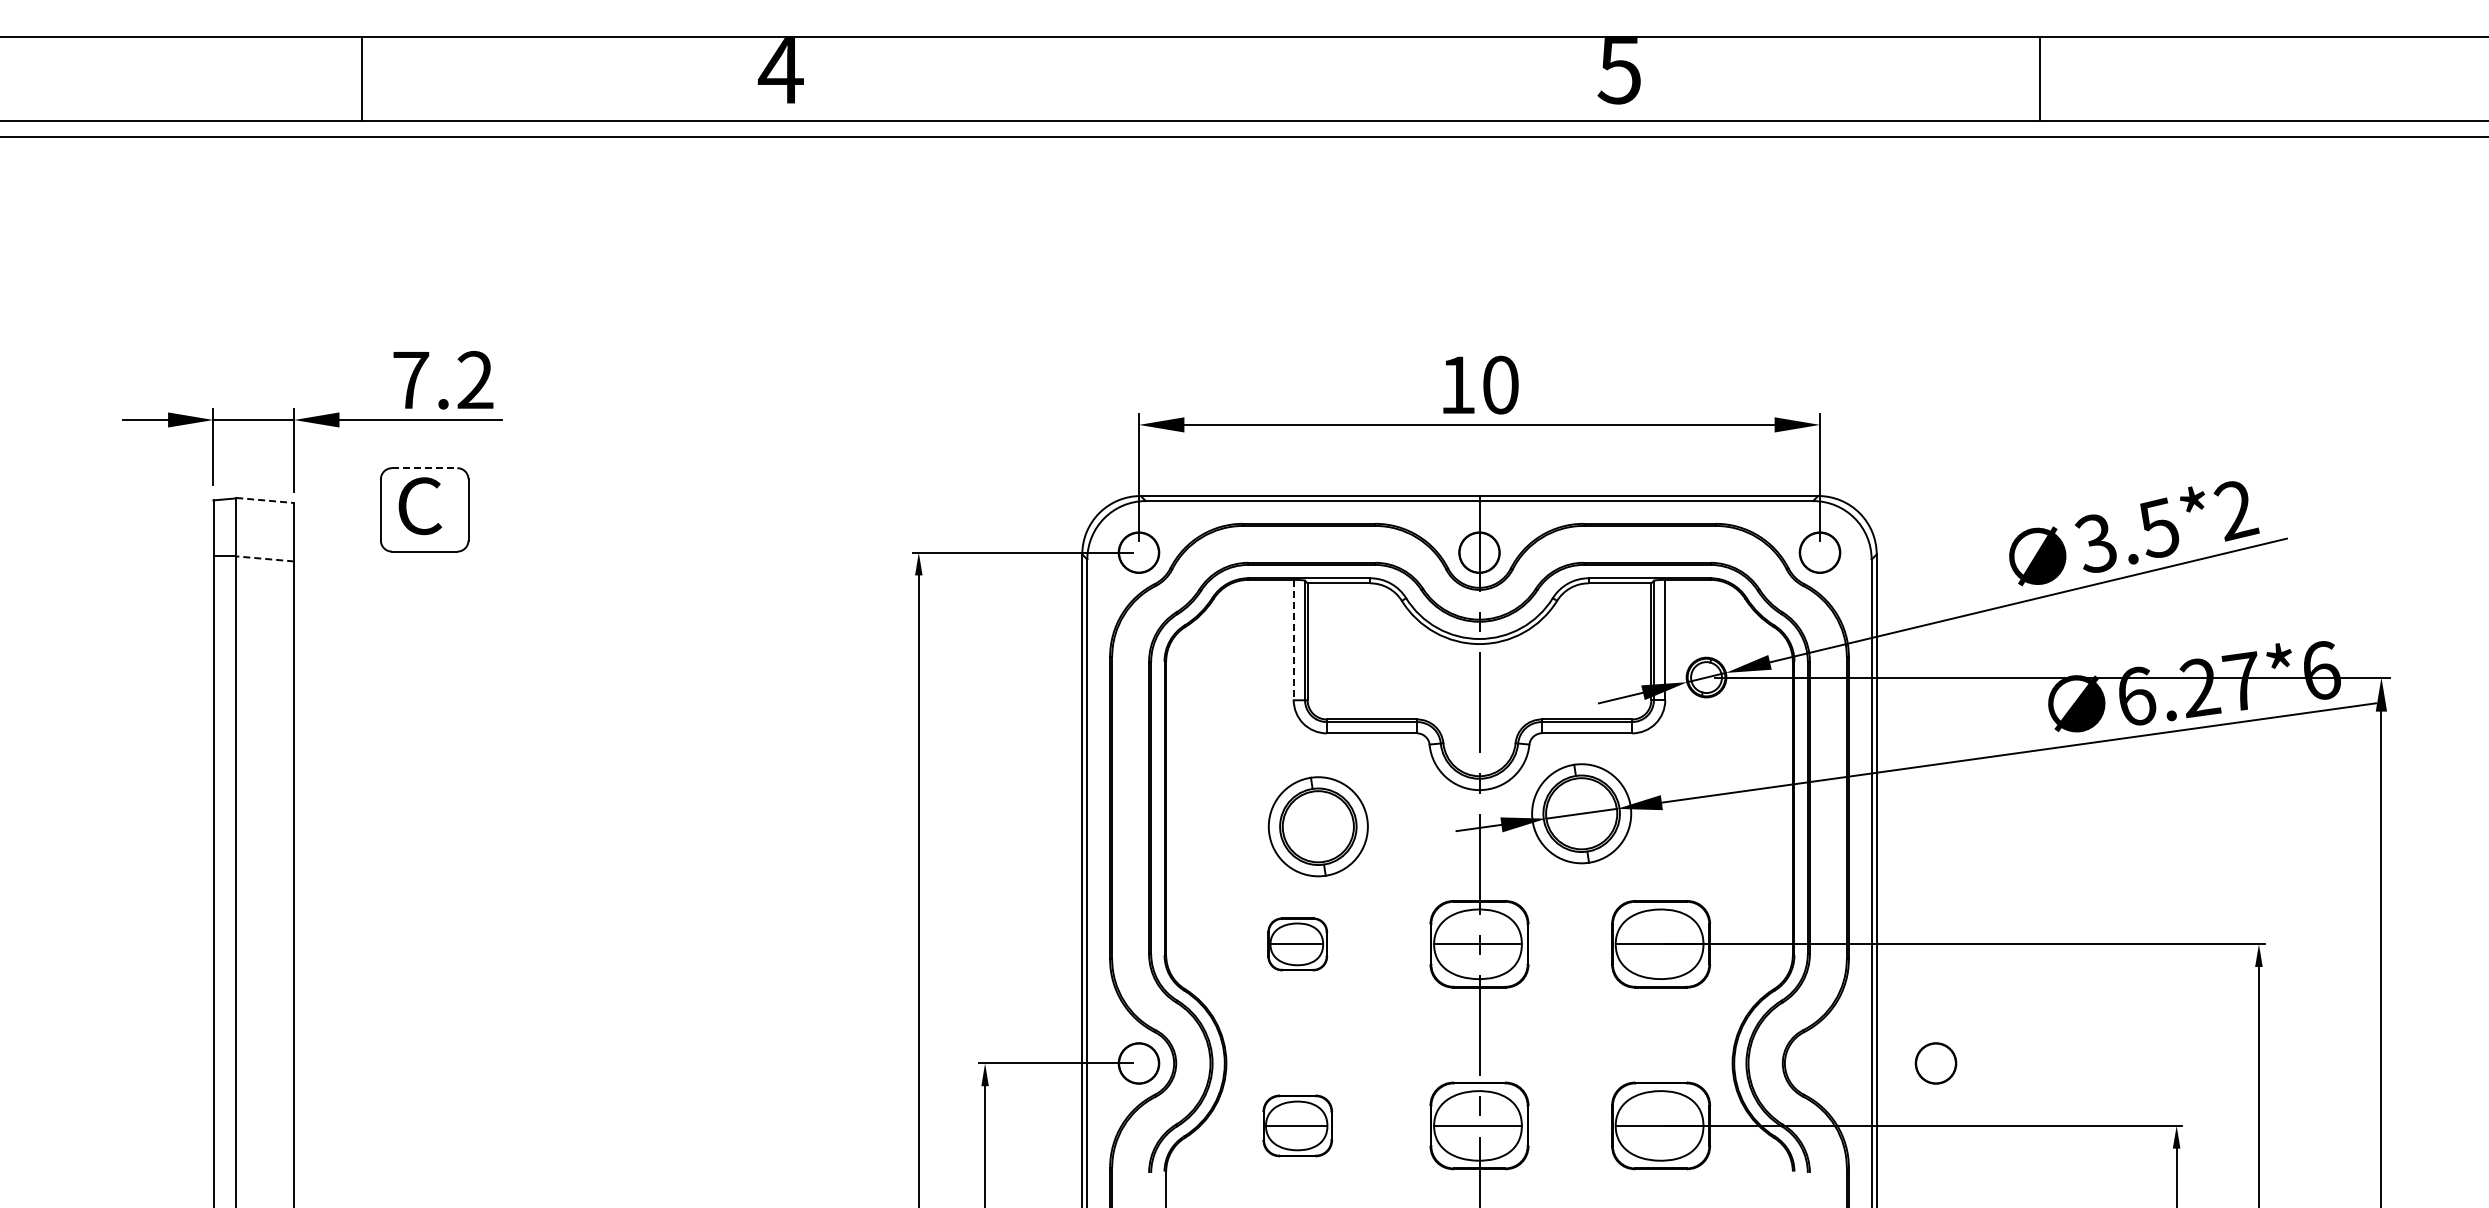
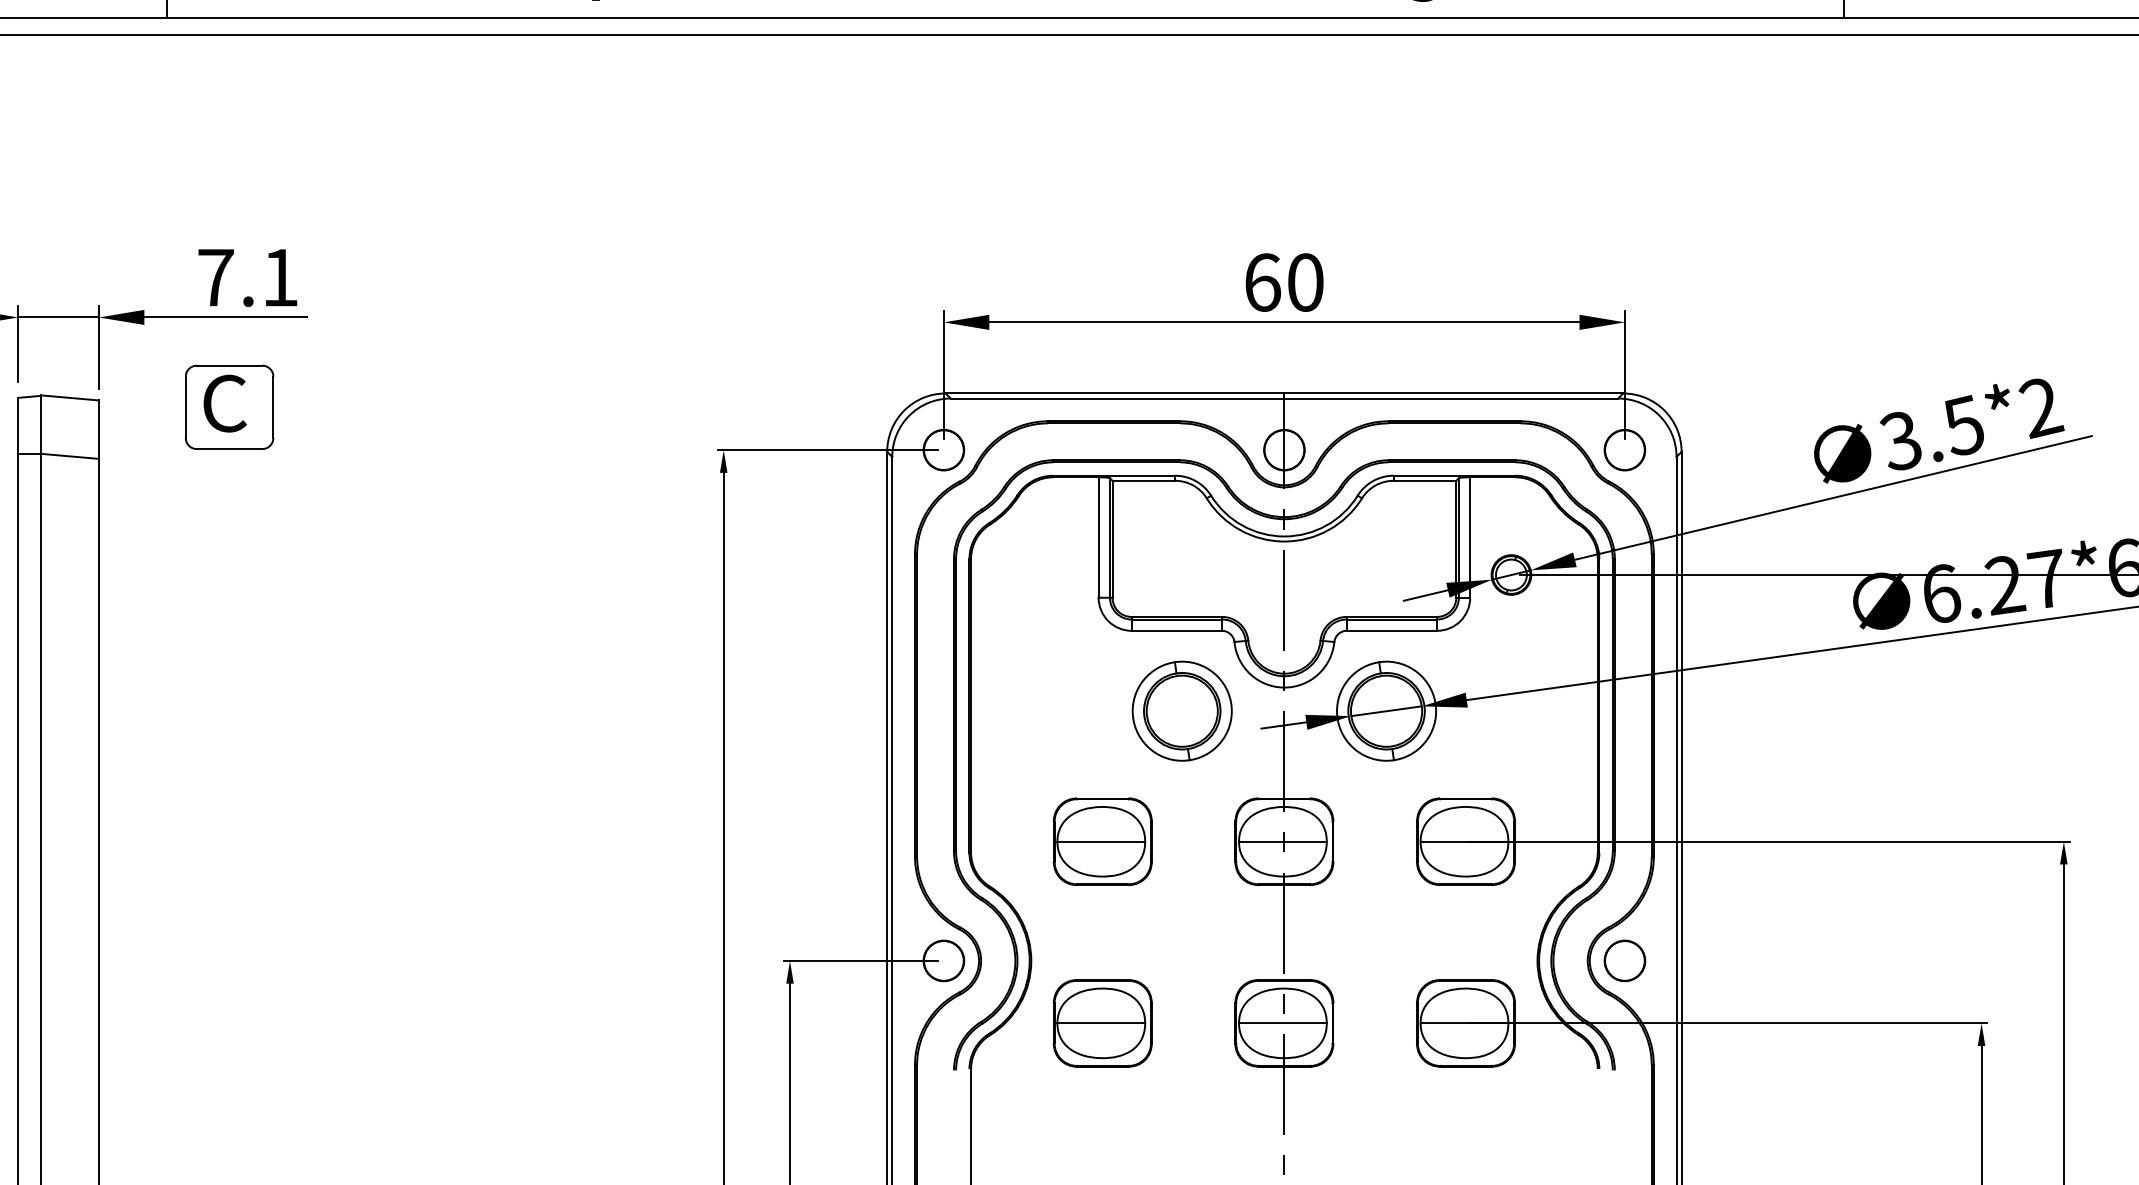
text: (475, 379) -> (280, 276), 7.2 -> 7.1
text: (1458, 384) -> (1263, 281), 10 -> 60
line: (424, 468) -> (229, 365), dashed -> solid
line: (265, 500) -> (70, 397), dashed -> solid
line: (264, 558) -> (69, 455), dashed -> solid
line: (1293, 640) -> (1098, 537), dashed -> solid
part: (1317, 826) -> (1181, 710), moved
part: (1297, 944) -> (1102, 841), size x1.67
part: (1935, 1063) -> (1624, 960), moved
part: (1297, 1125) -> (1102, 1022), size x1.43

